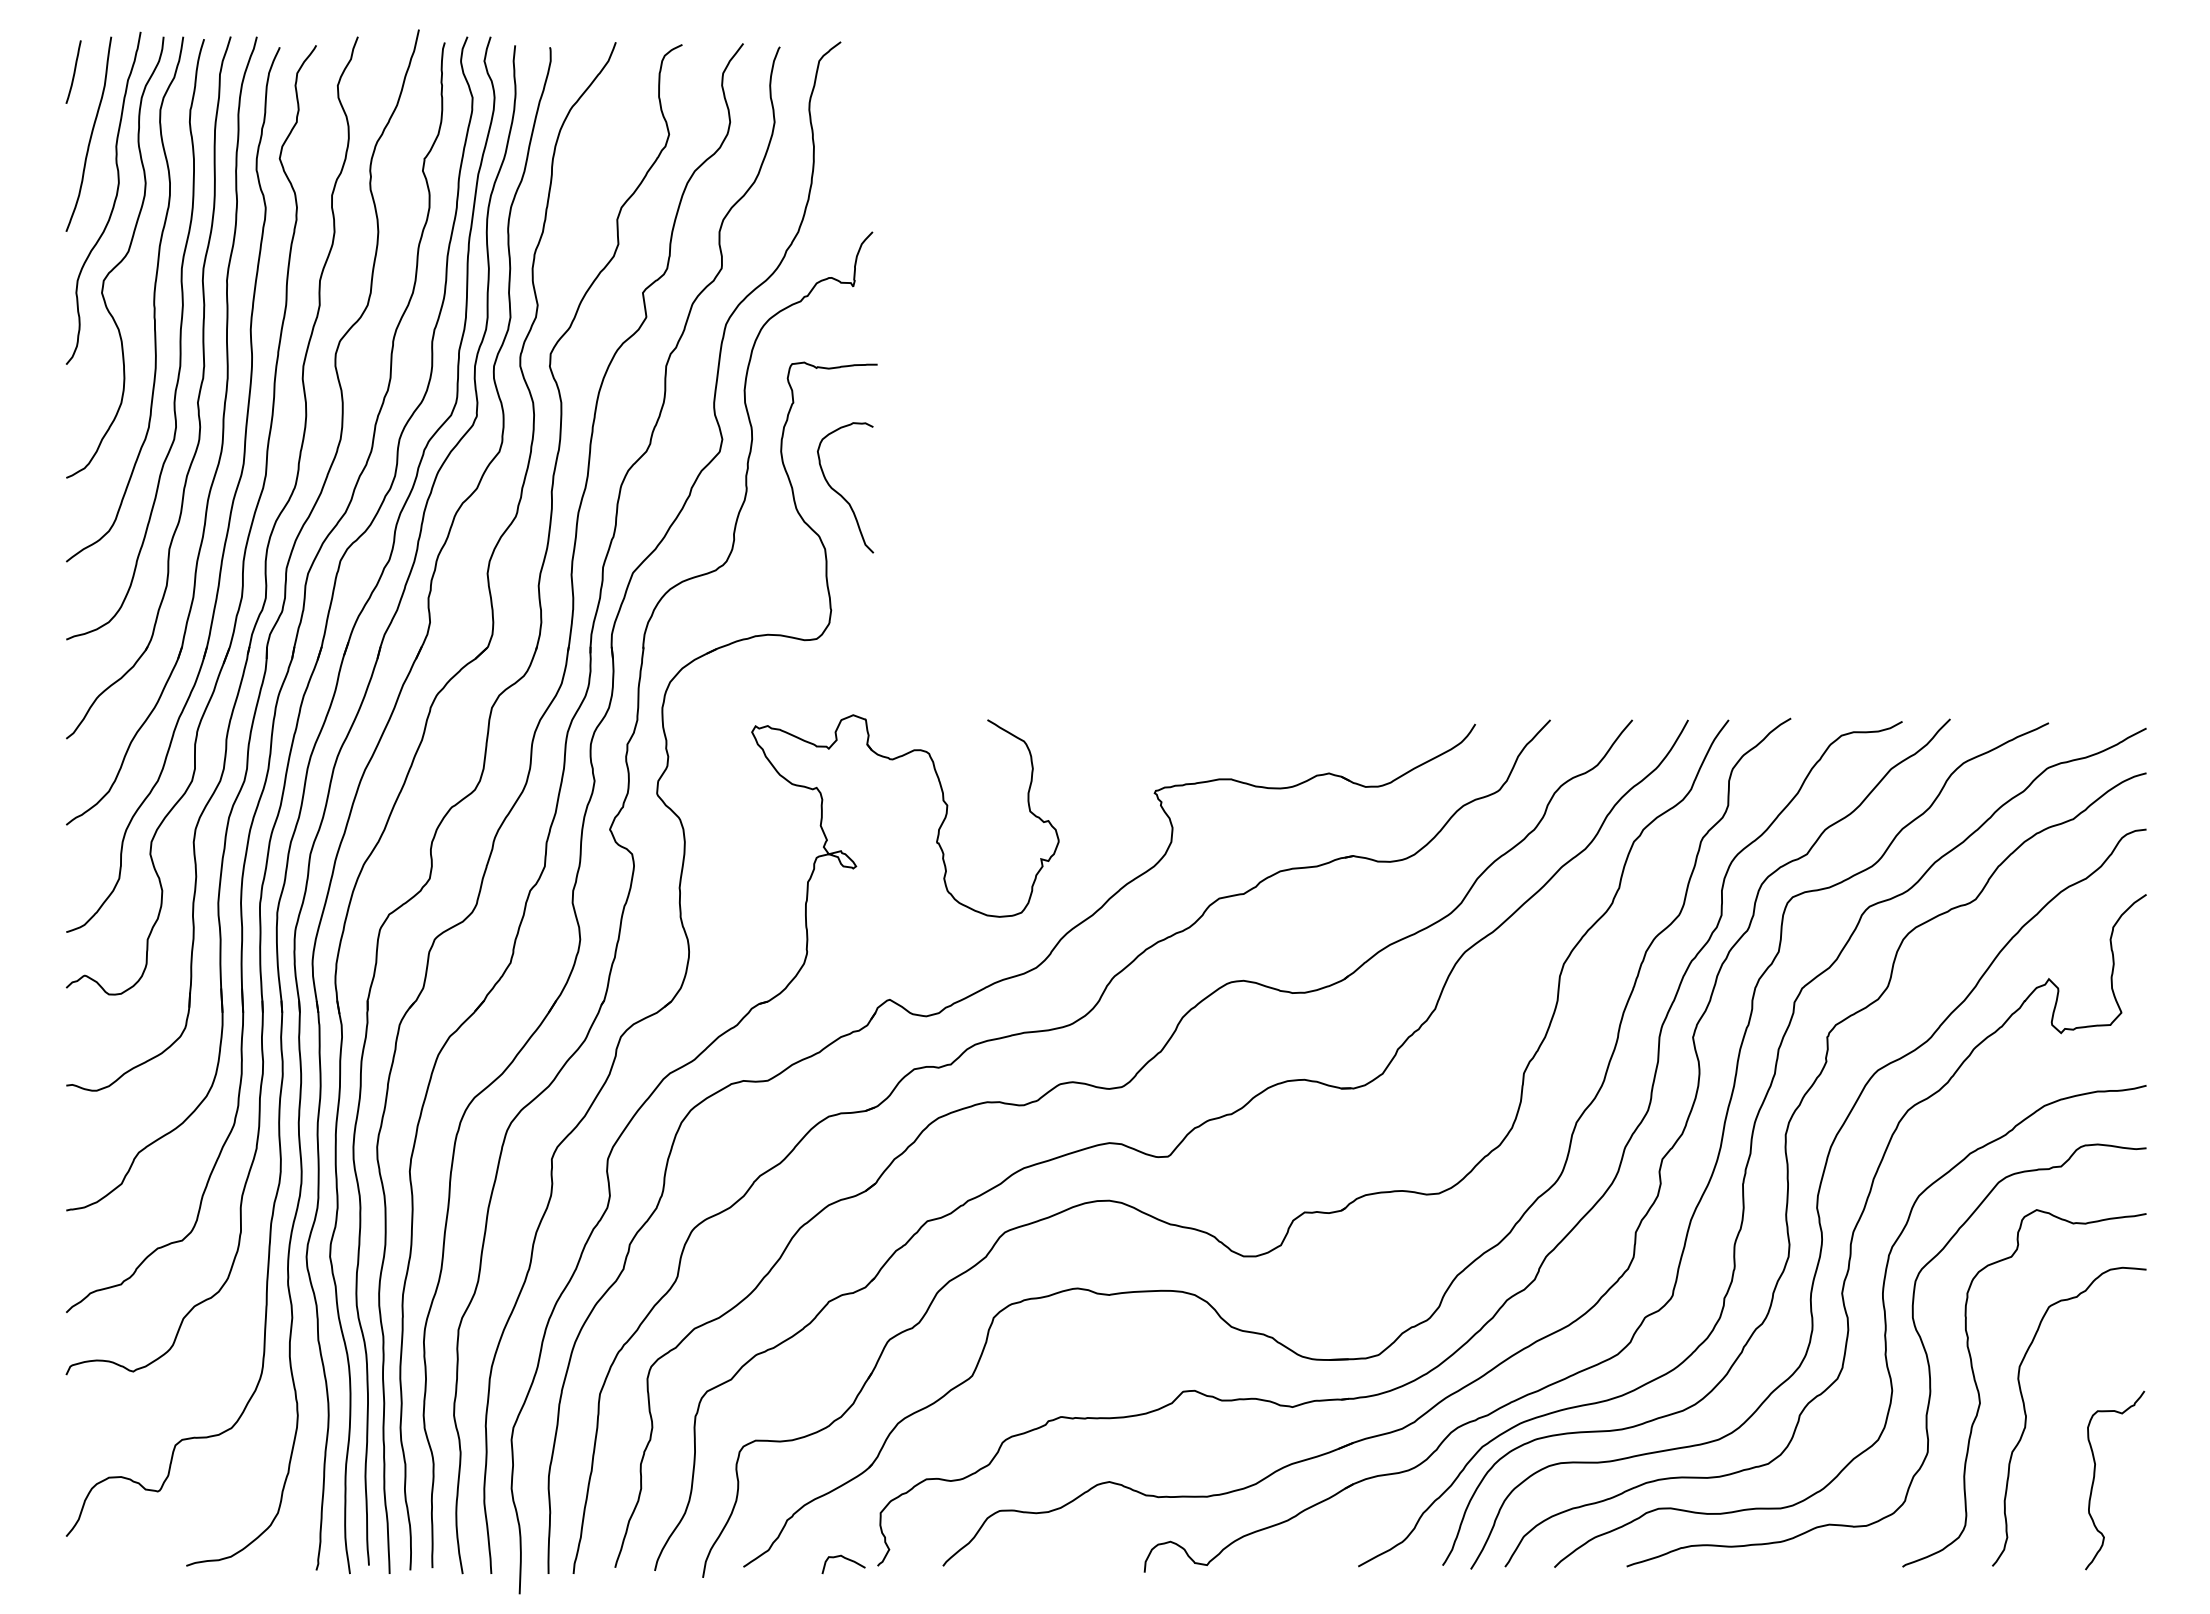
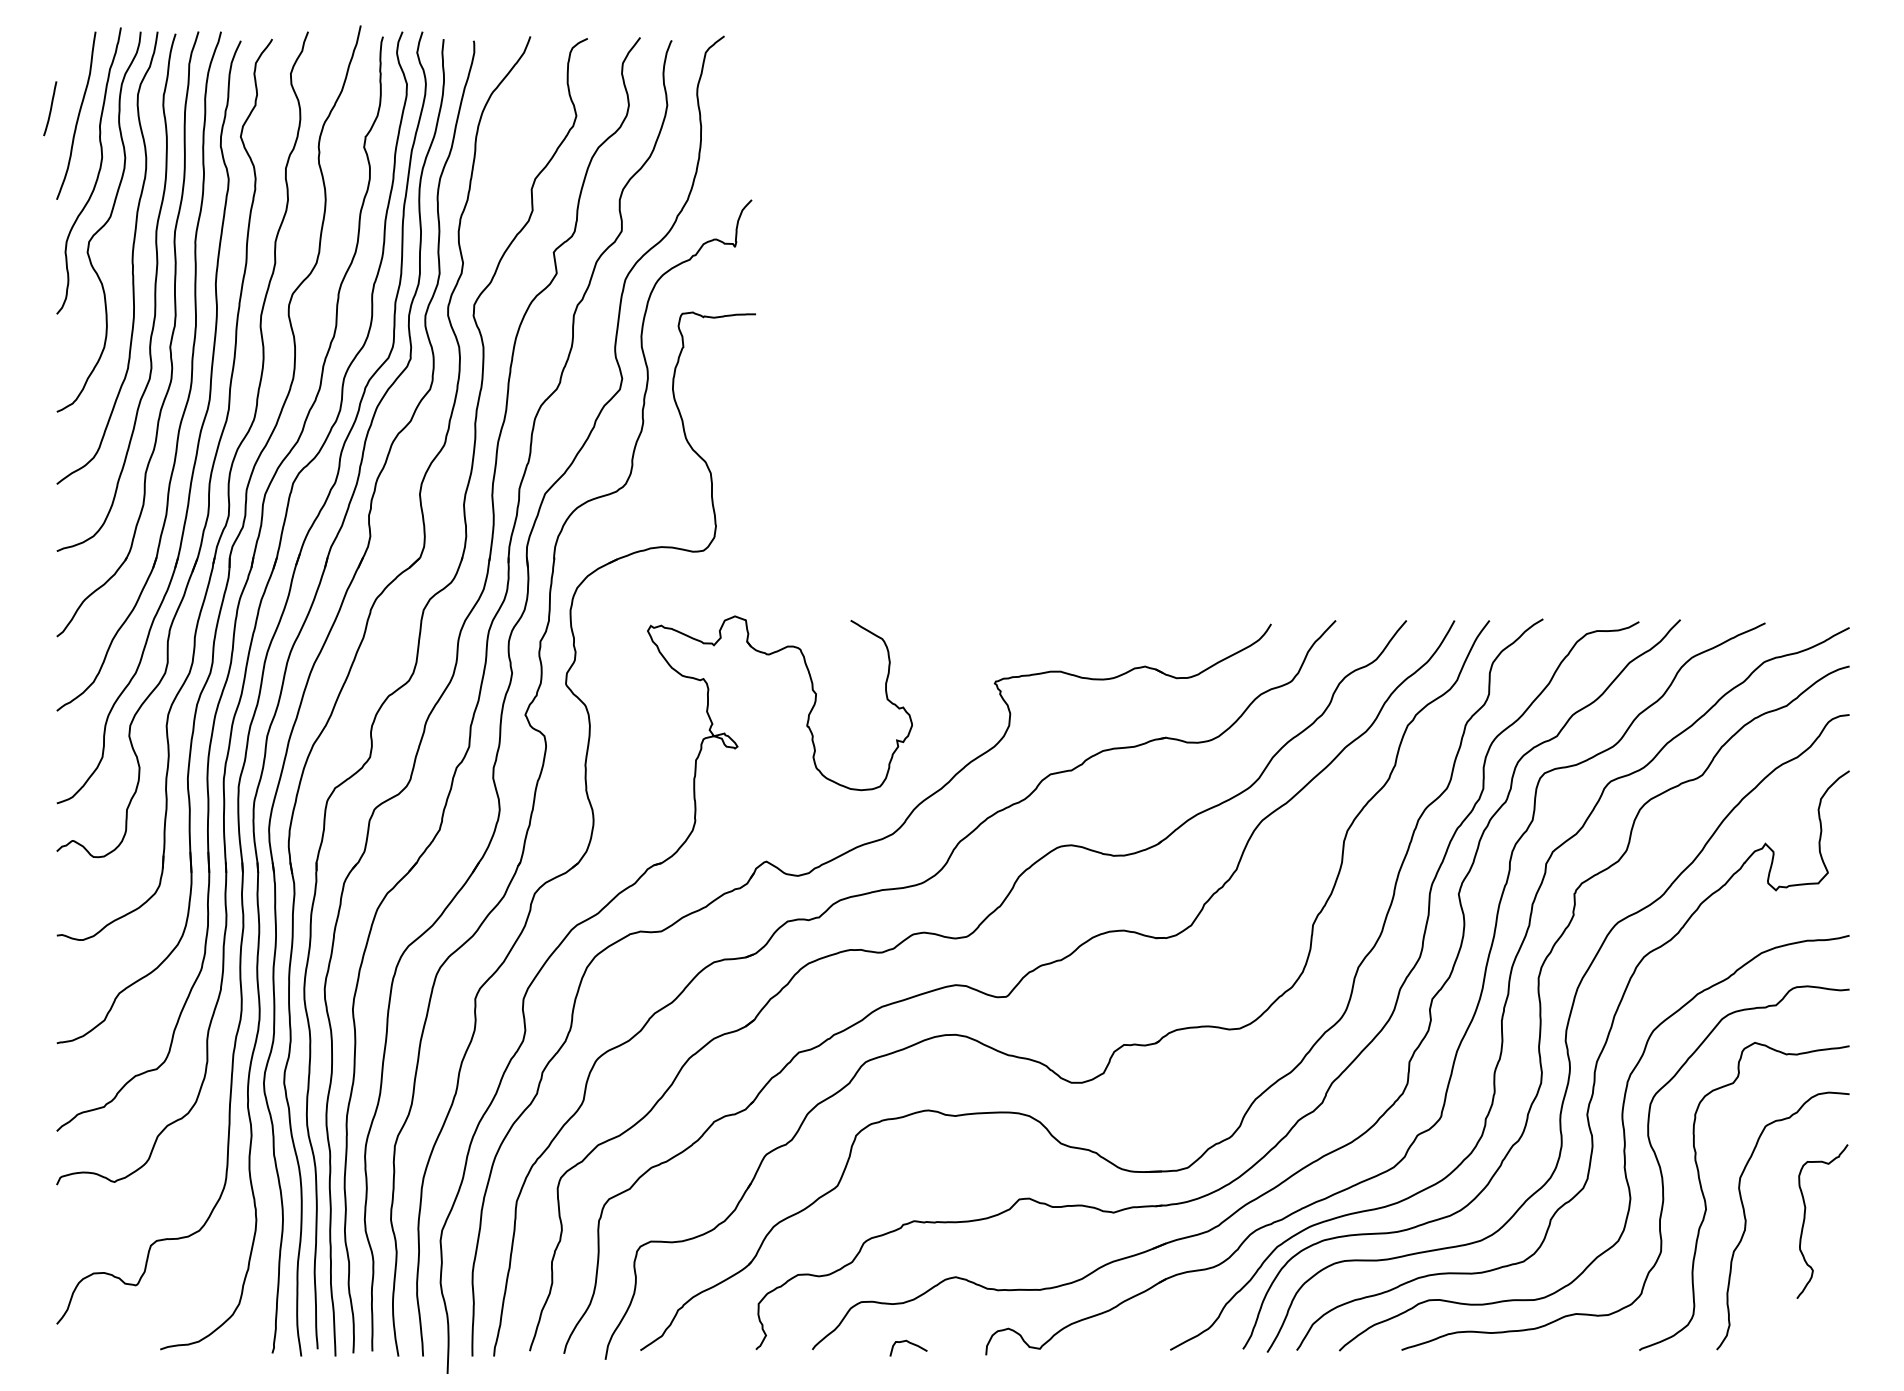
curve: (73, 71) -> (50, 108), moved
curve: (840, 493) -> (724, 425), removed
curve: (2095, 1475) -> (1805, 1217), moved
curve: (845, 1559) -> (910, 1344), moved

